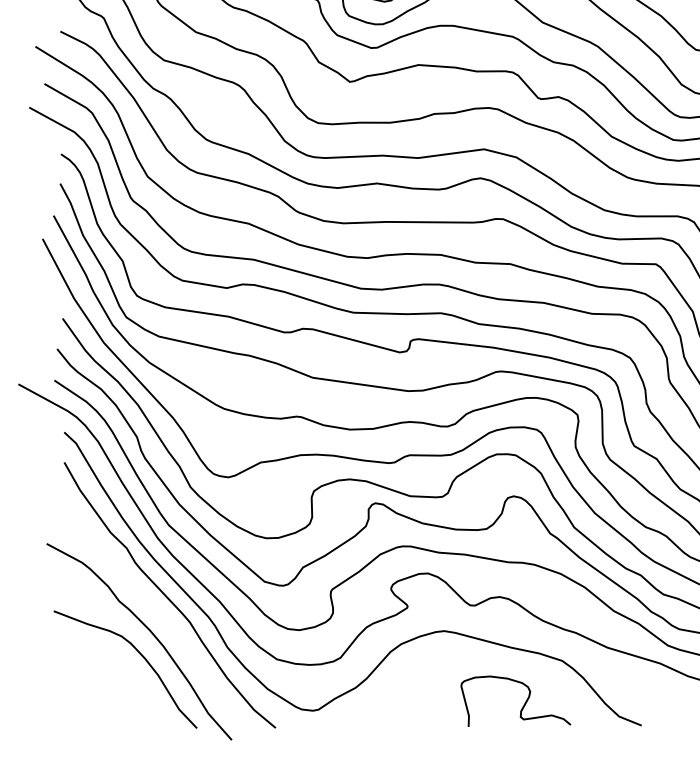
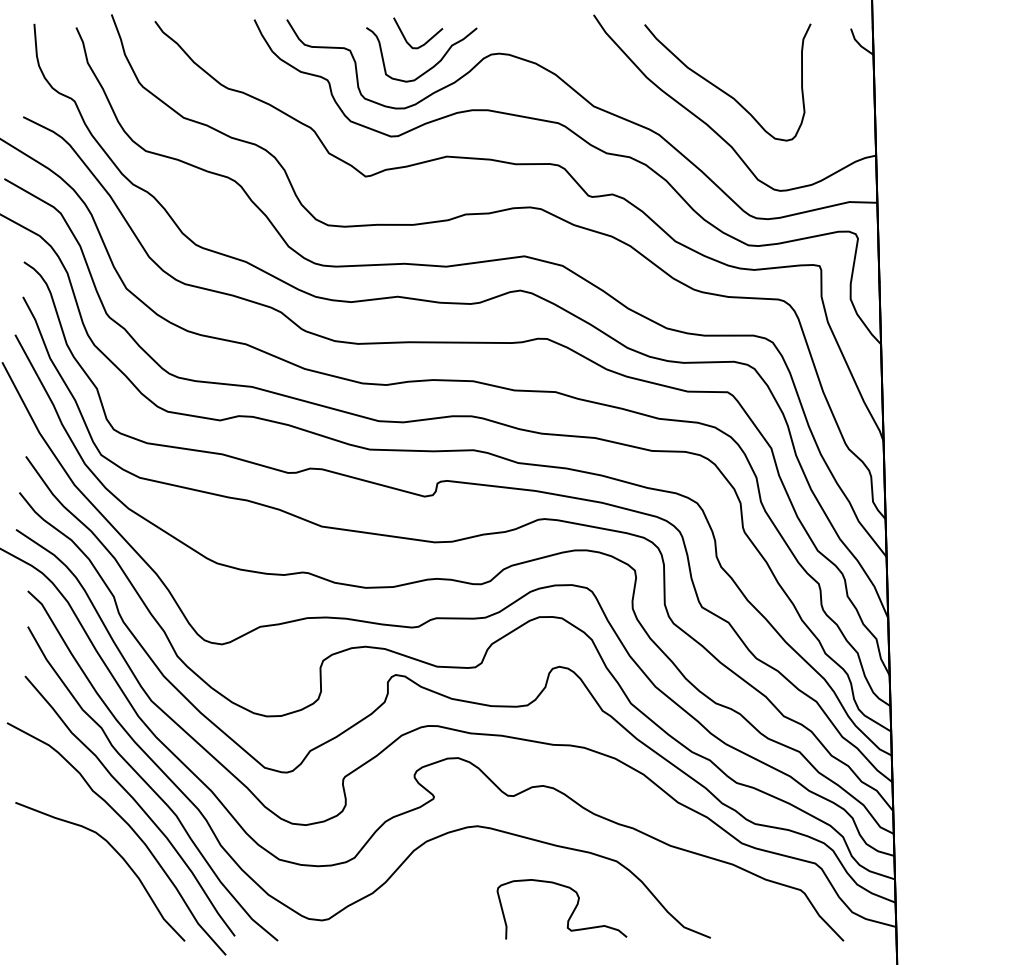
part: (153, 609) -> (133, 800), added

